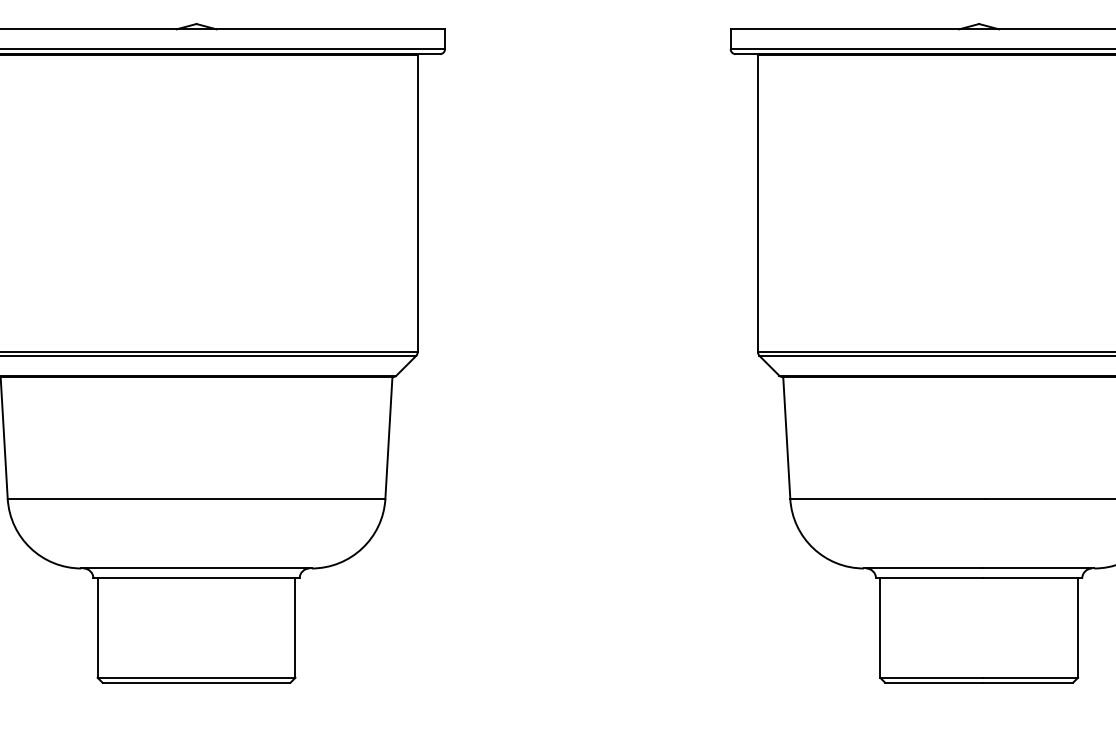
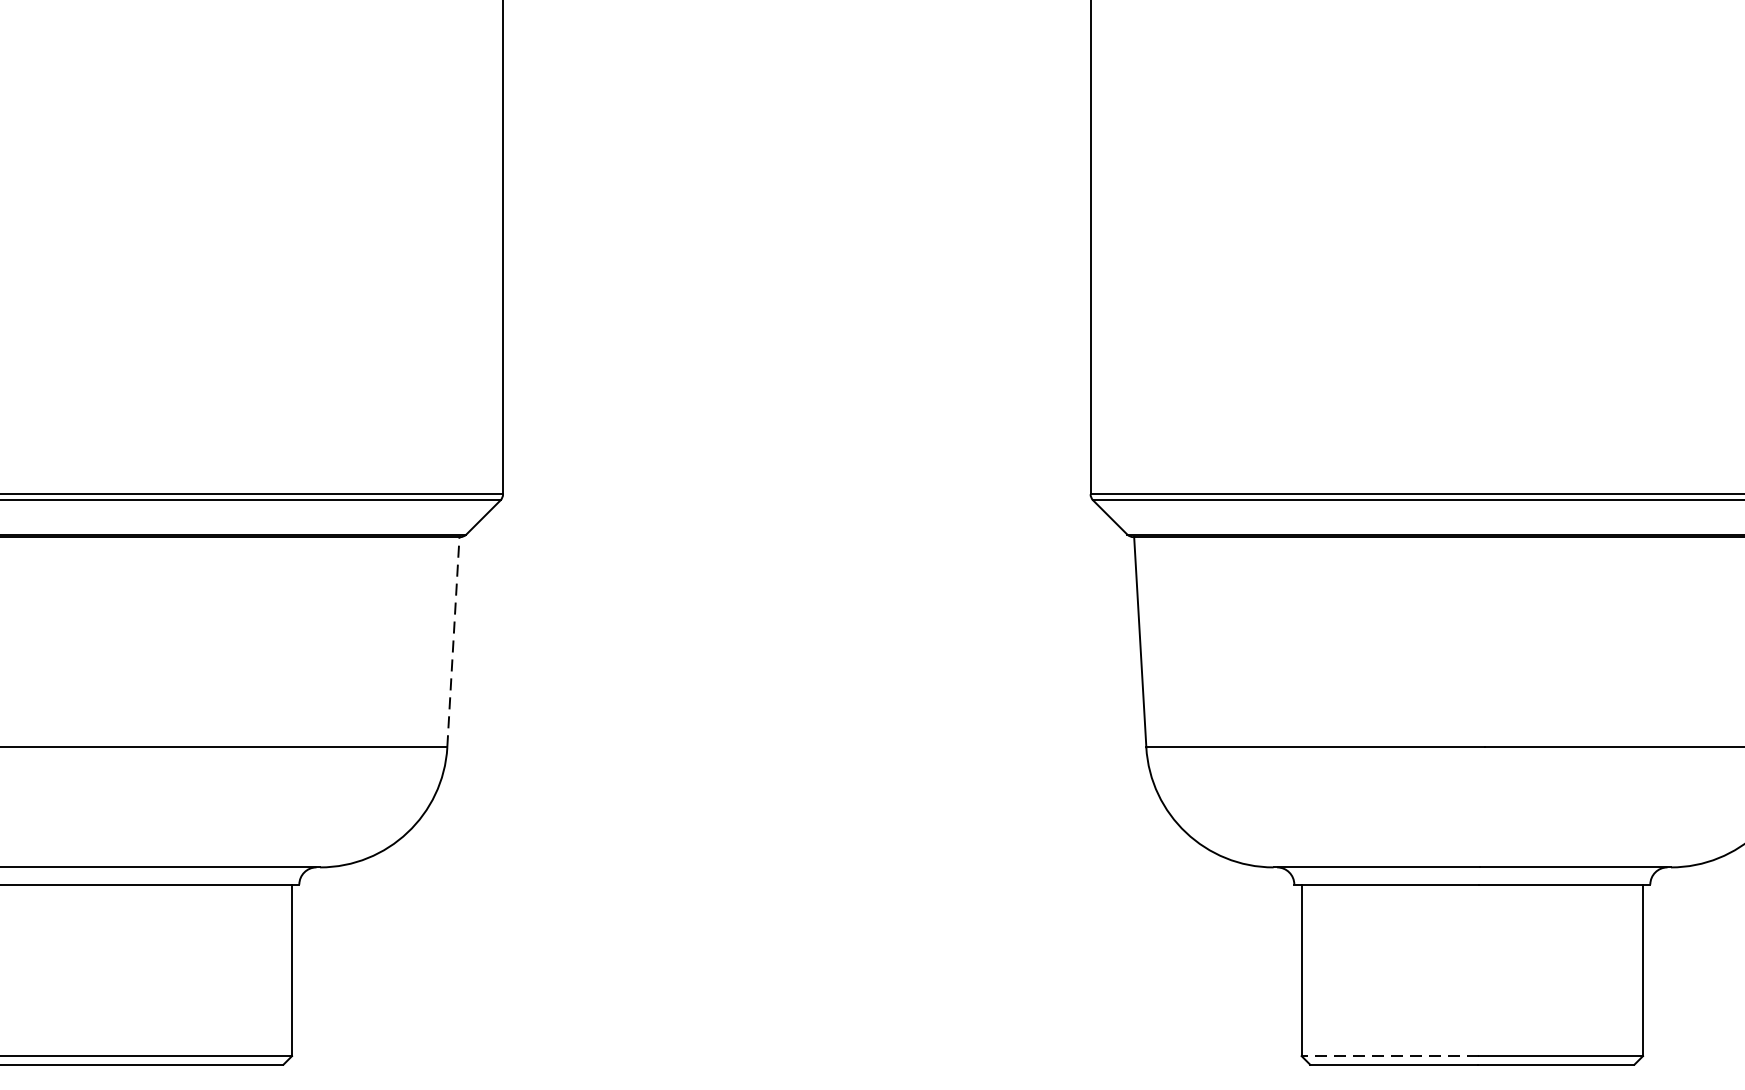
line: (388, 438) -> (452, 643), solid -> dashed
line: (931, 677) -> (1390, 1055), solid -> dashed

